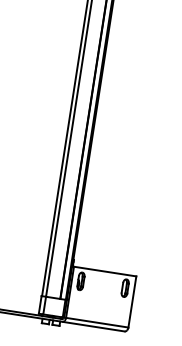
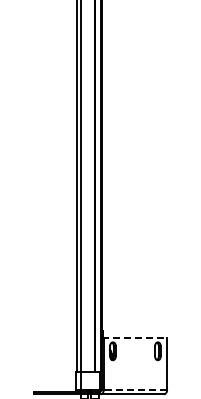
line: (104, 271) -> (134, 337), solid -> dashed
line: (97, 322) -> (135, 389), solid -> dashed

